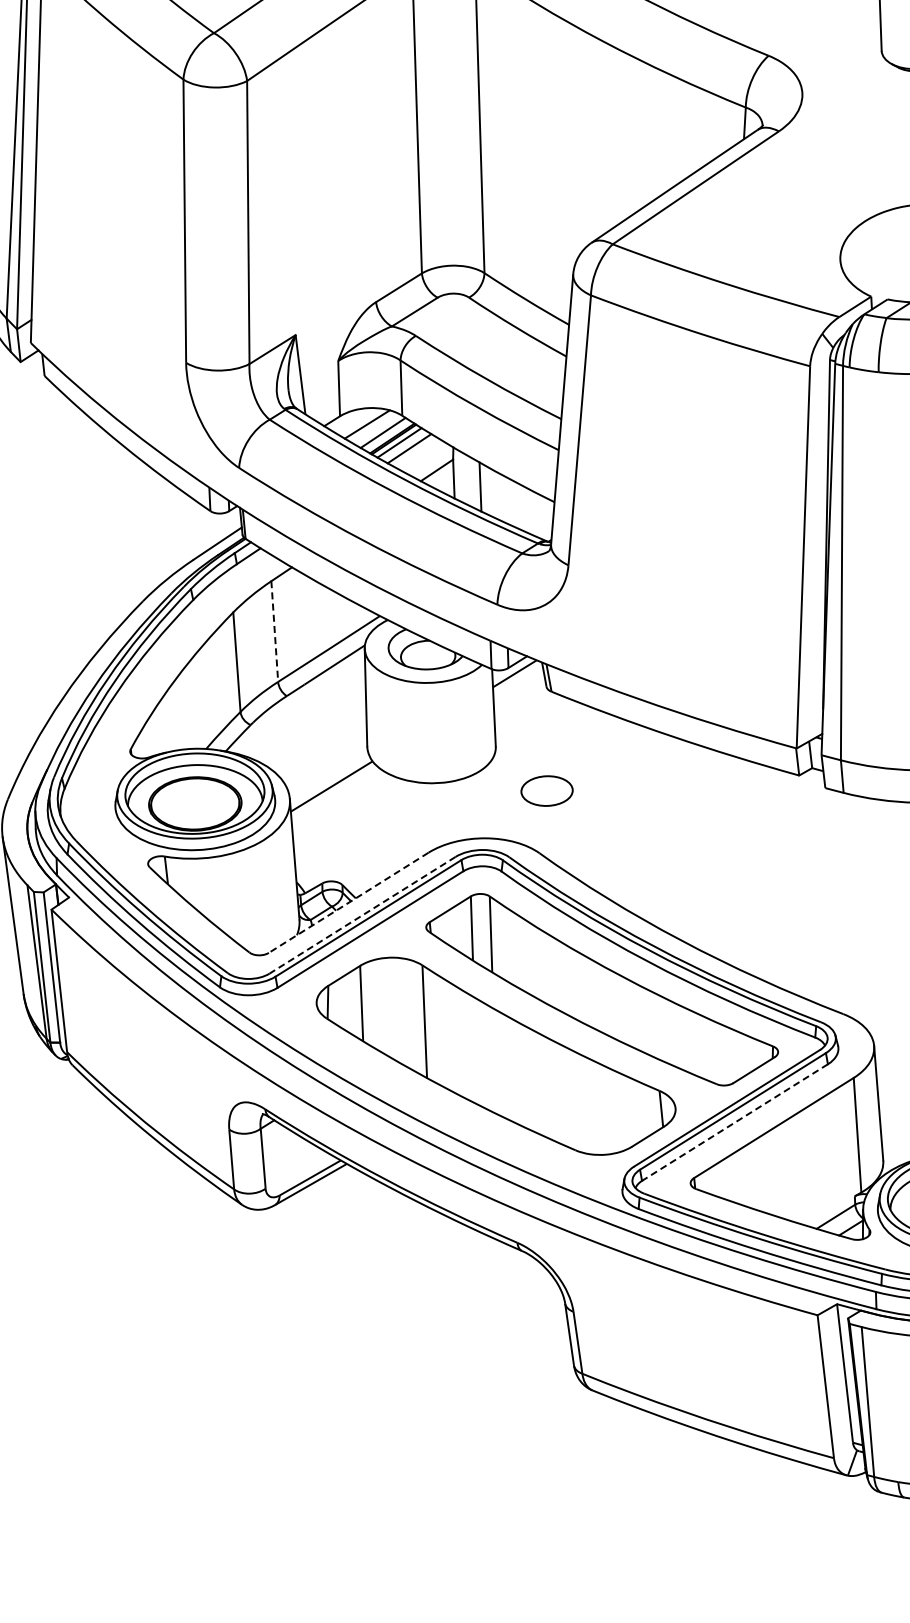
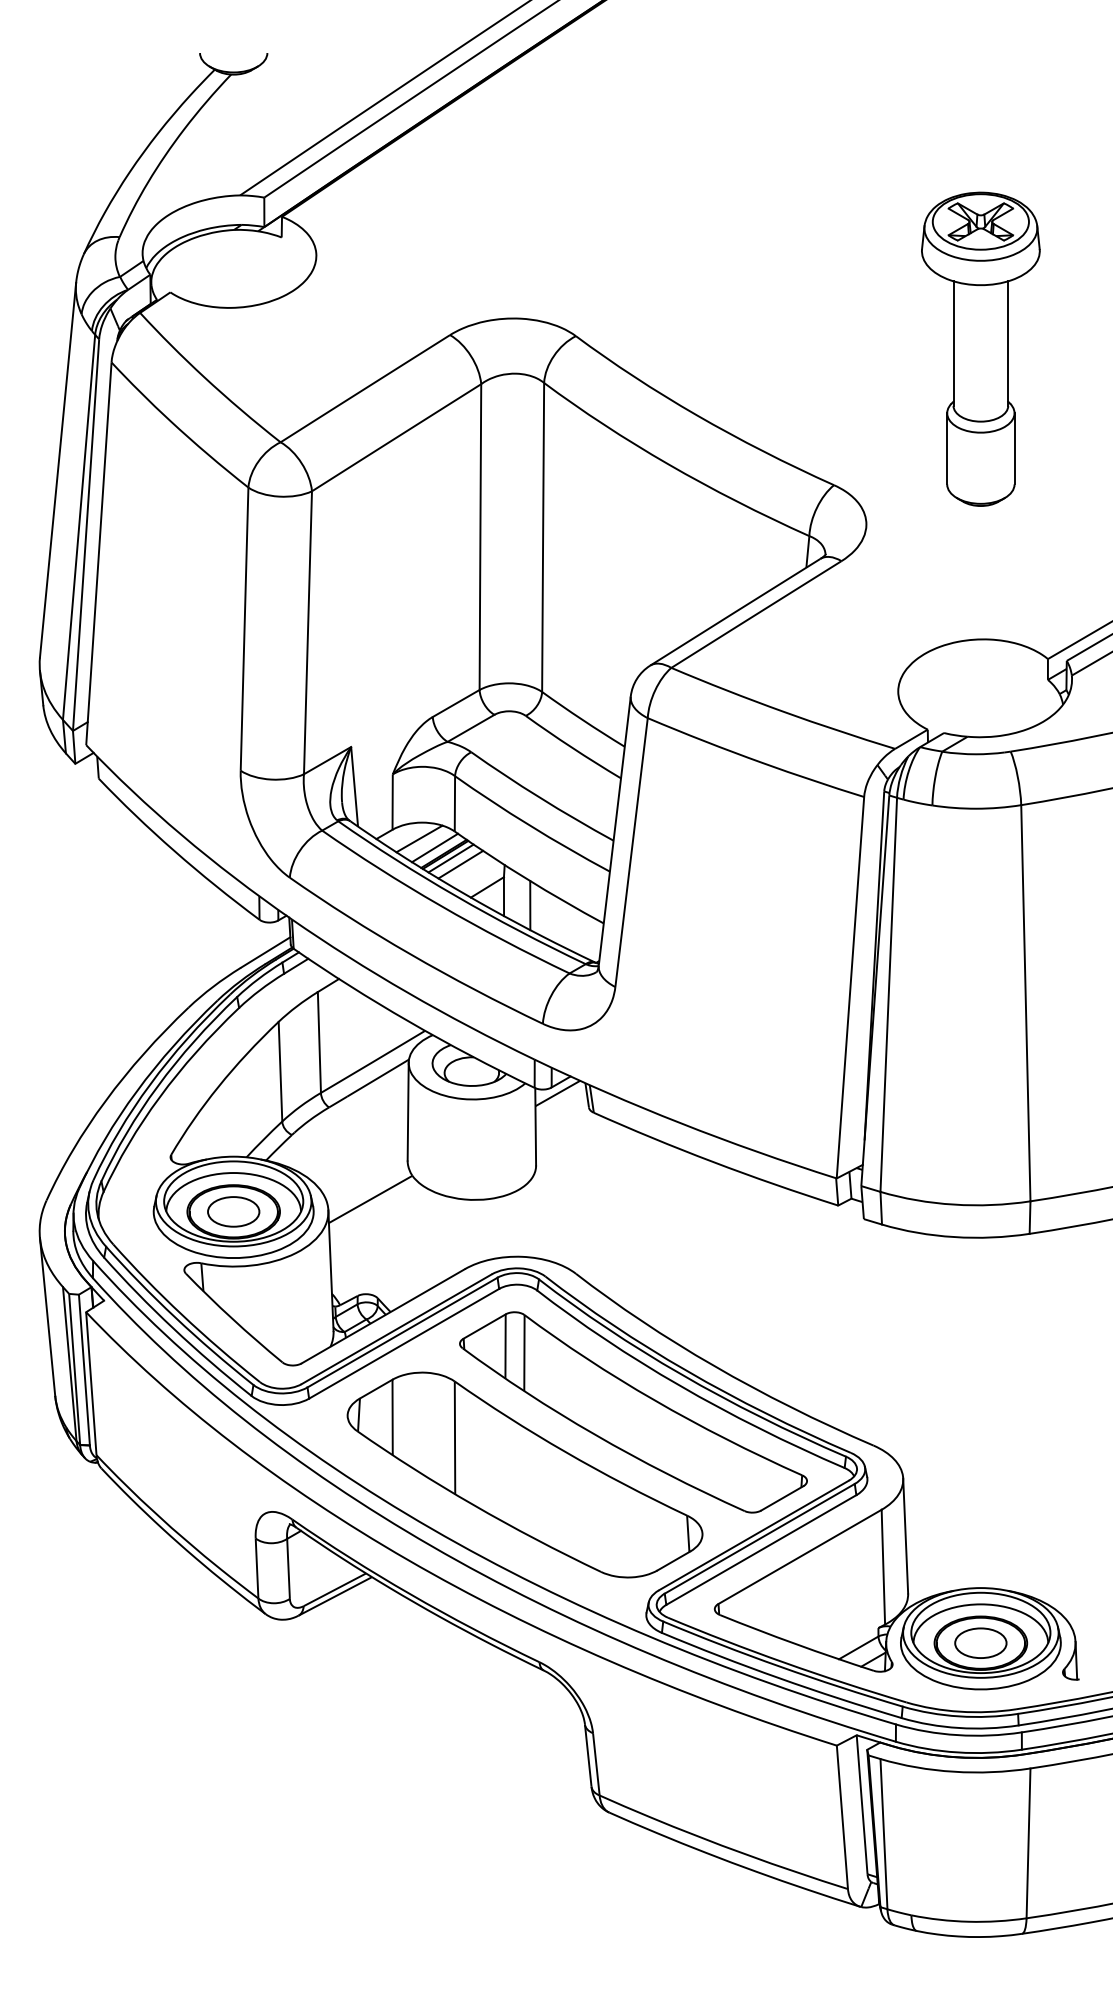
line: (274, 631) -> (319, 1042), dashed -> solid
part: (546, 790) -> (233, 1211), moved
line: (347, 903) -> (382, 1316), dashed -> solid
line: (362, 915) -> (396, 1329), dashed -> solid
line: (735, 1123) -> (761, 1550), dashed -> solid

